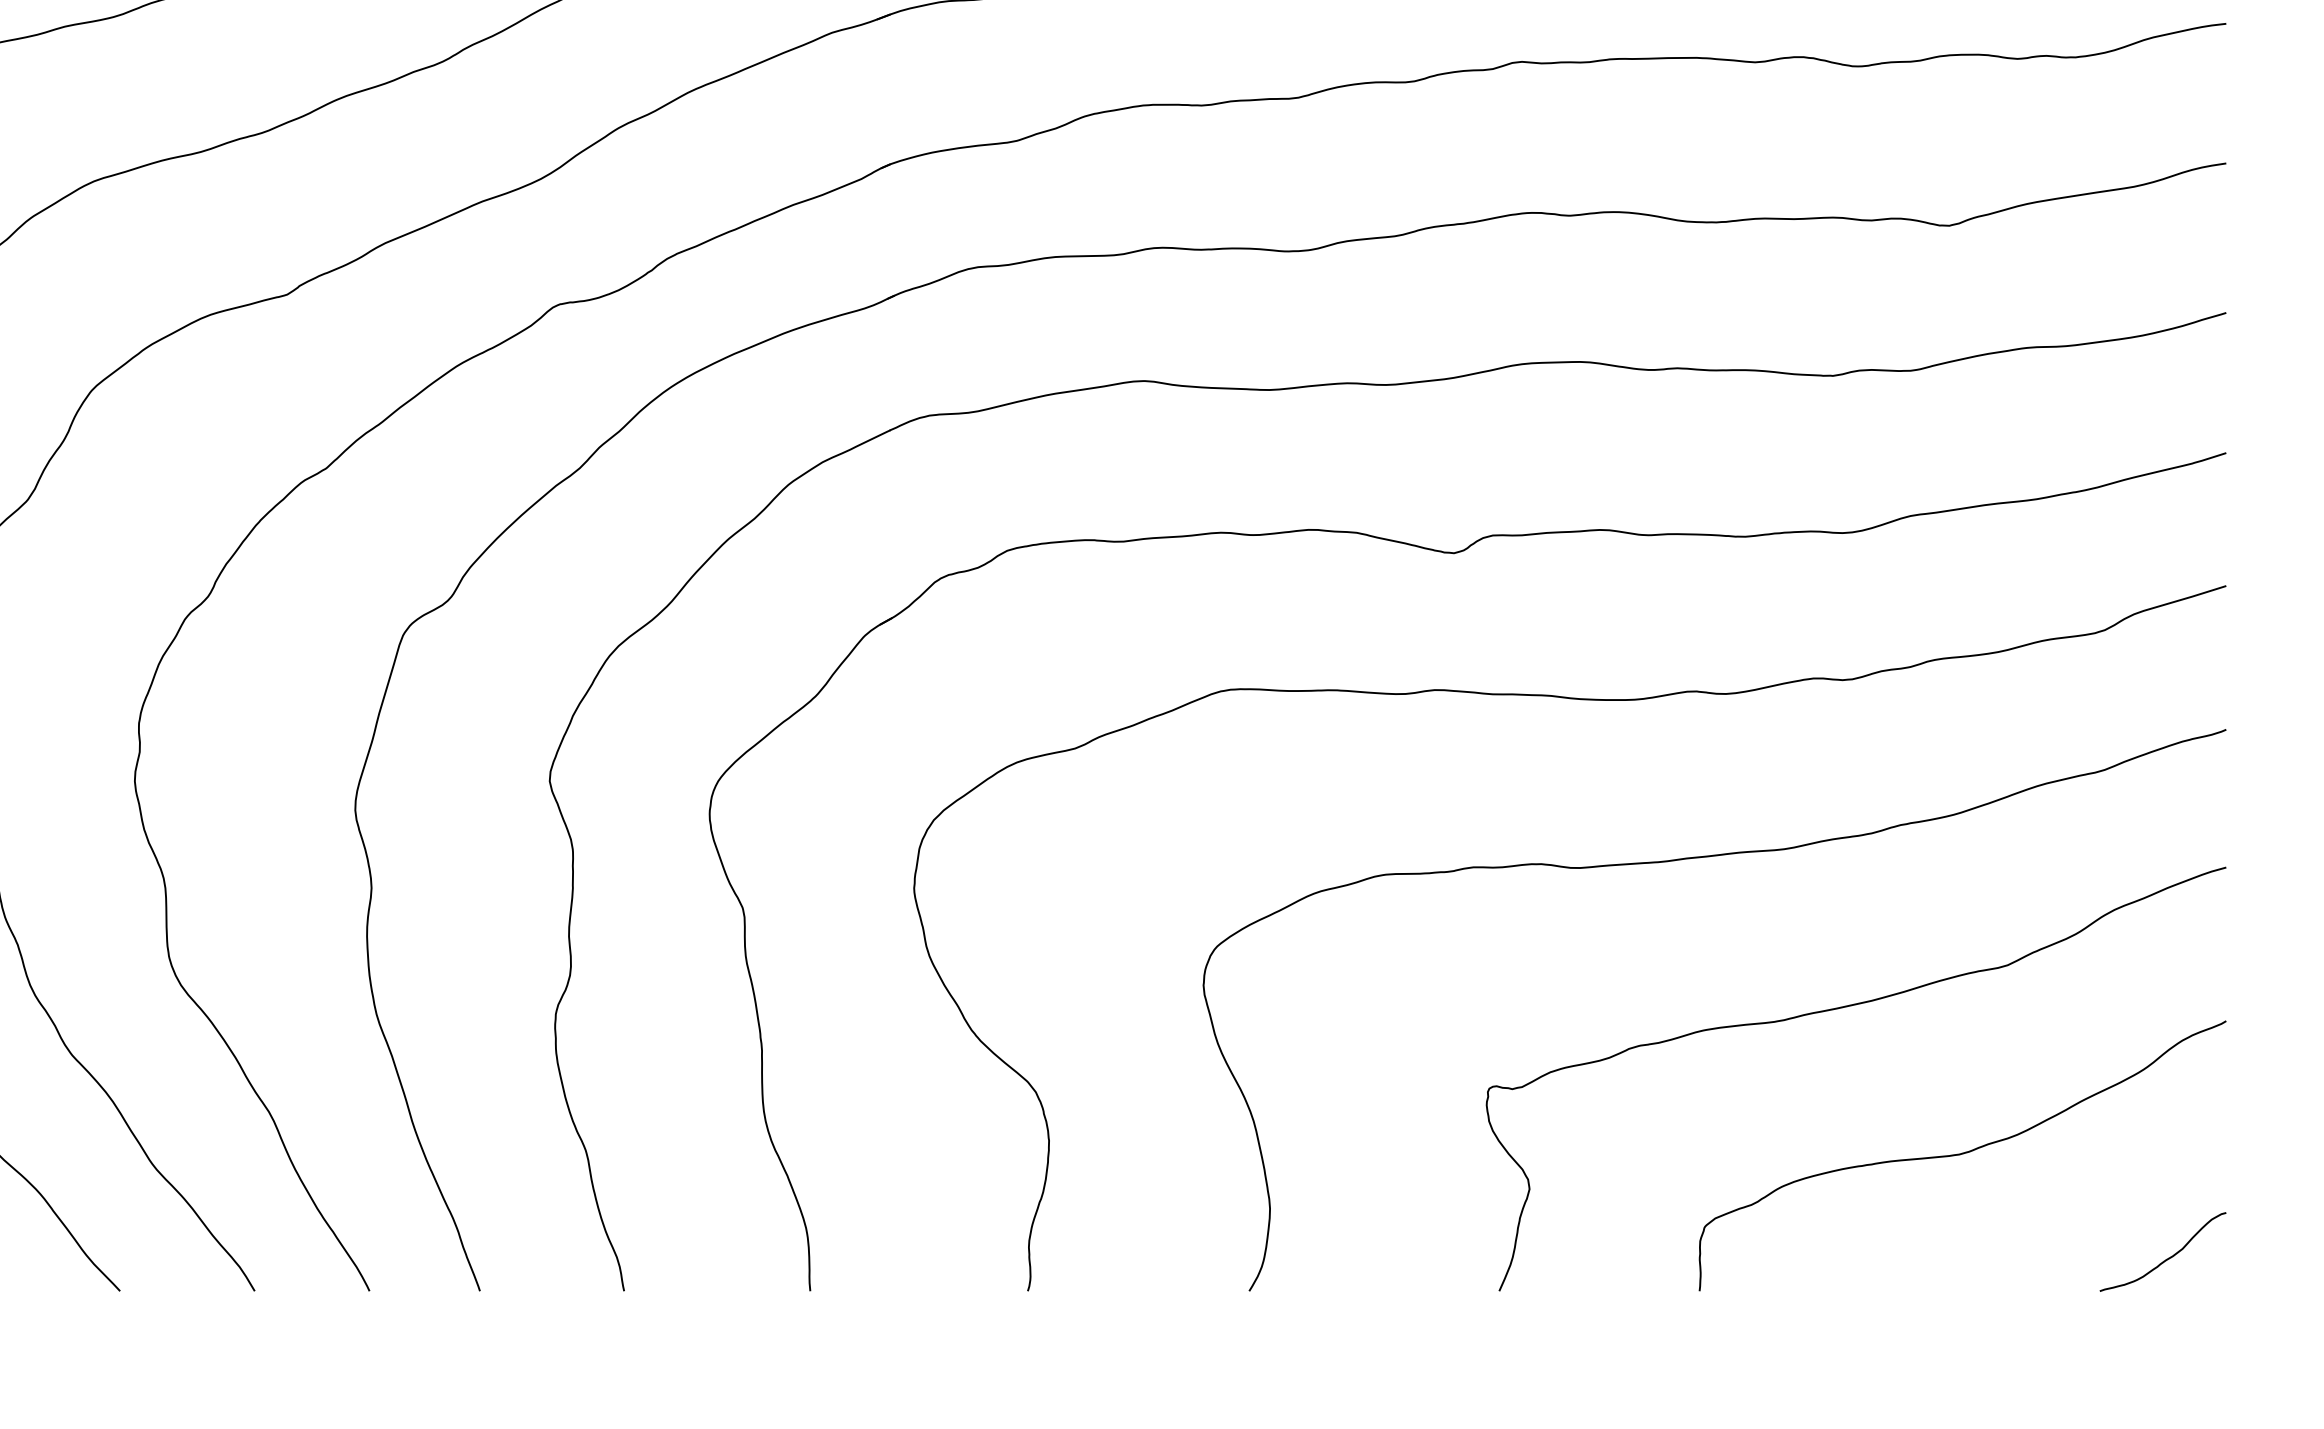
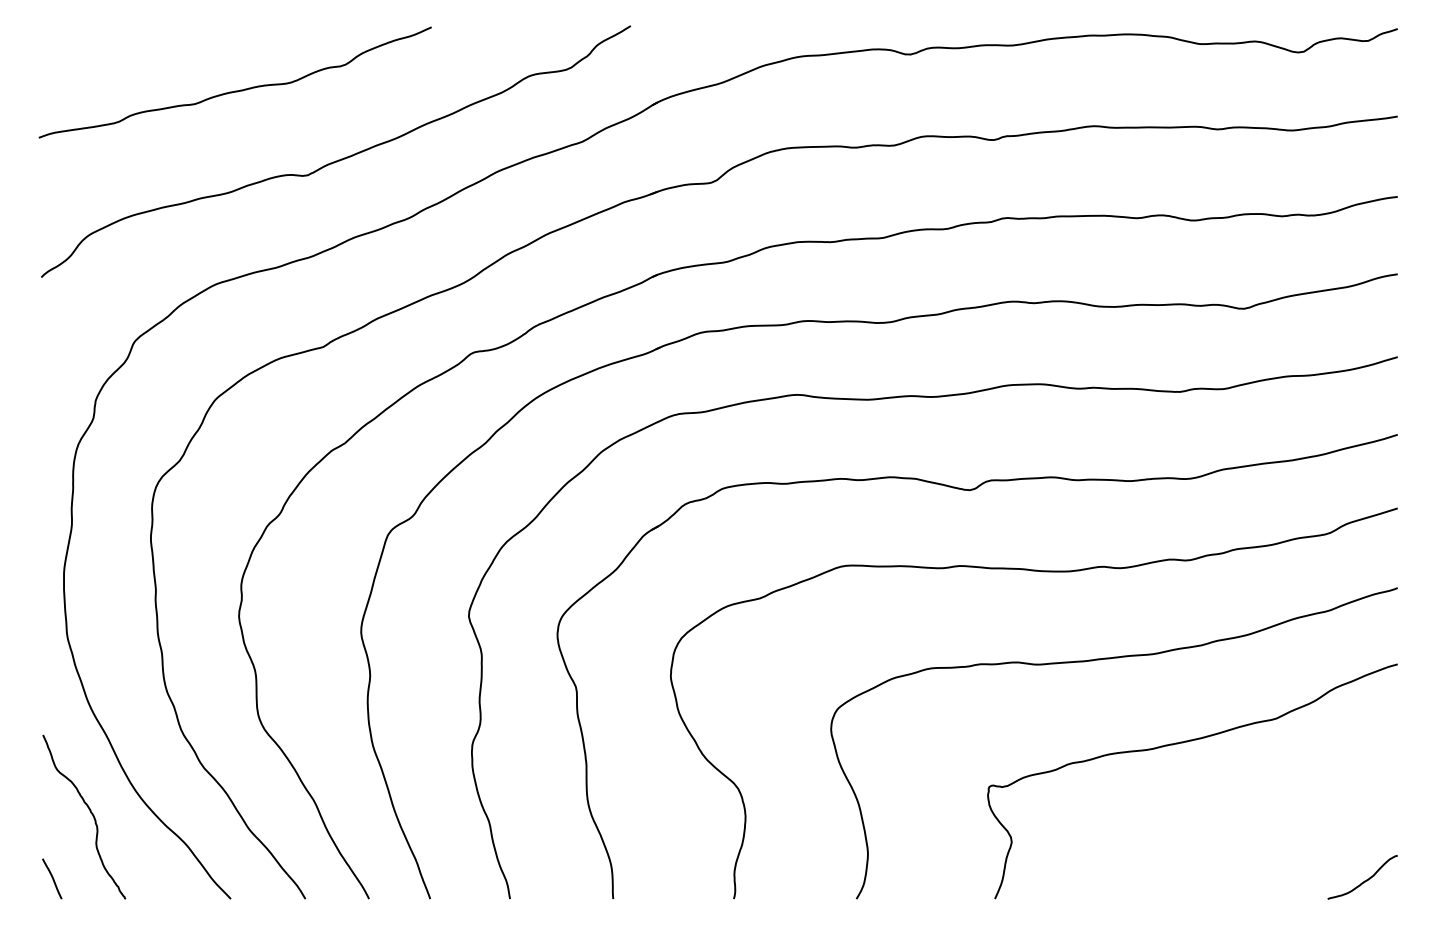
curve: (1962, 1154) -> (1251, 823), removed

